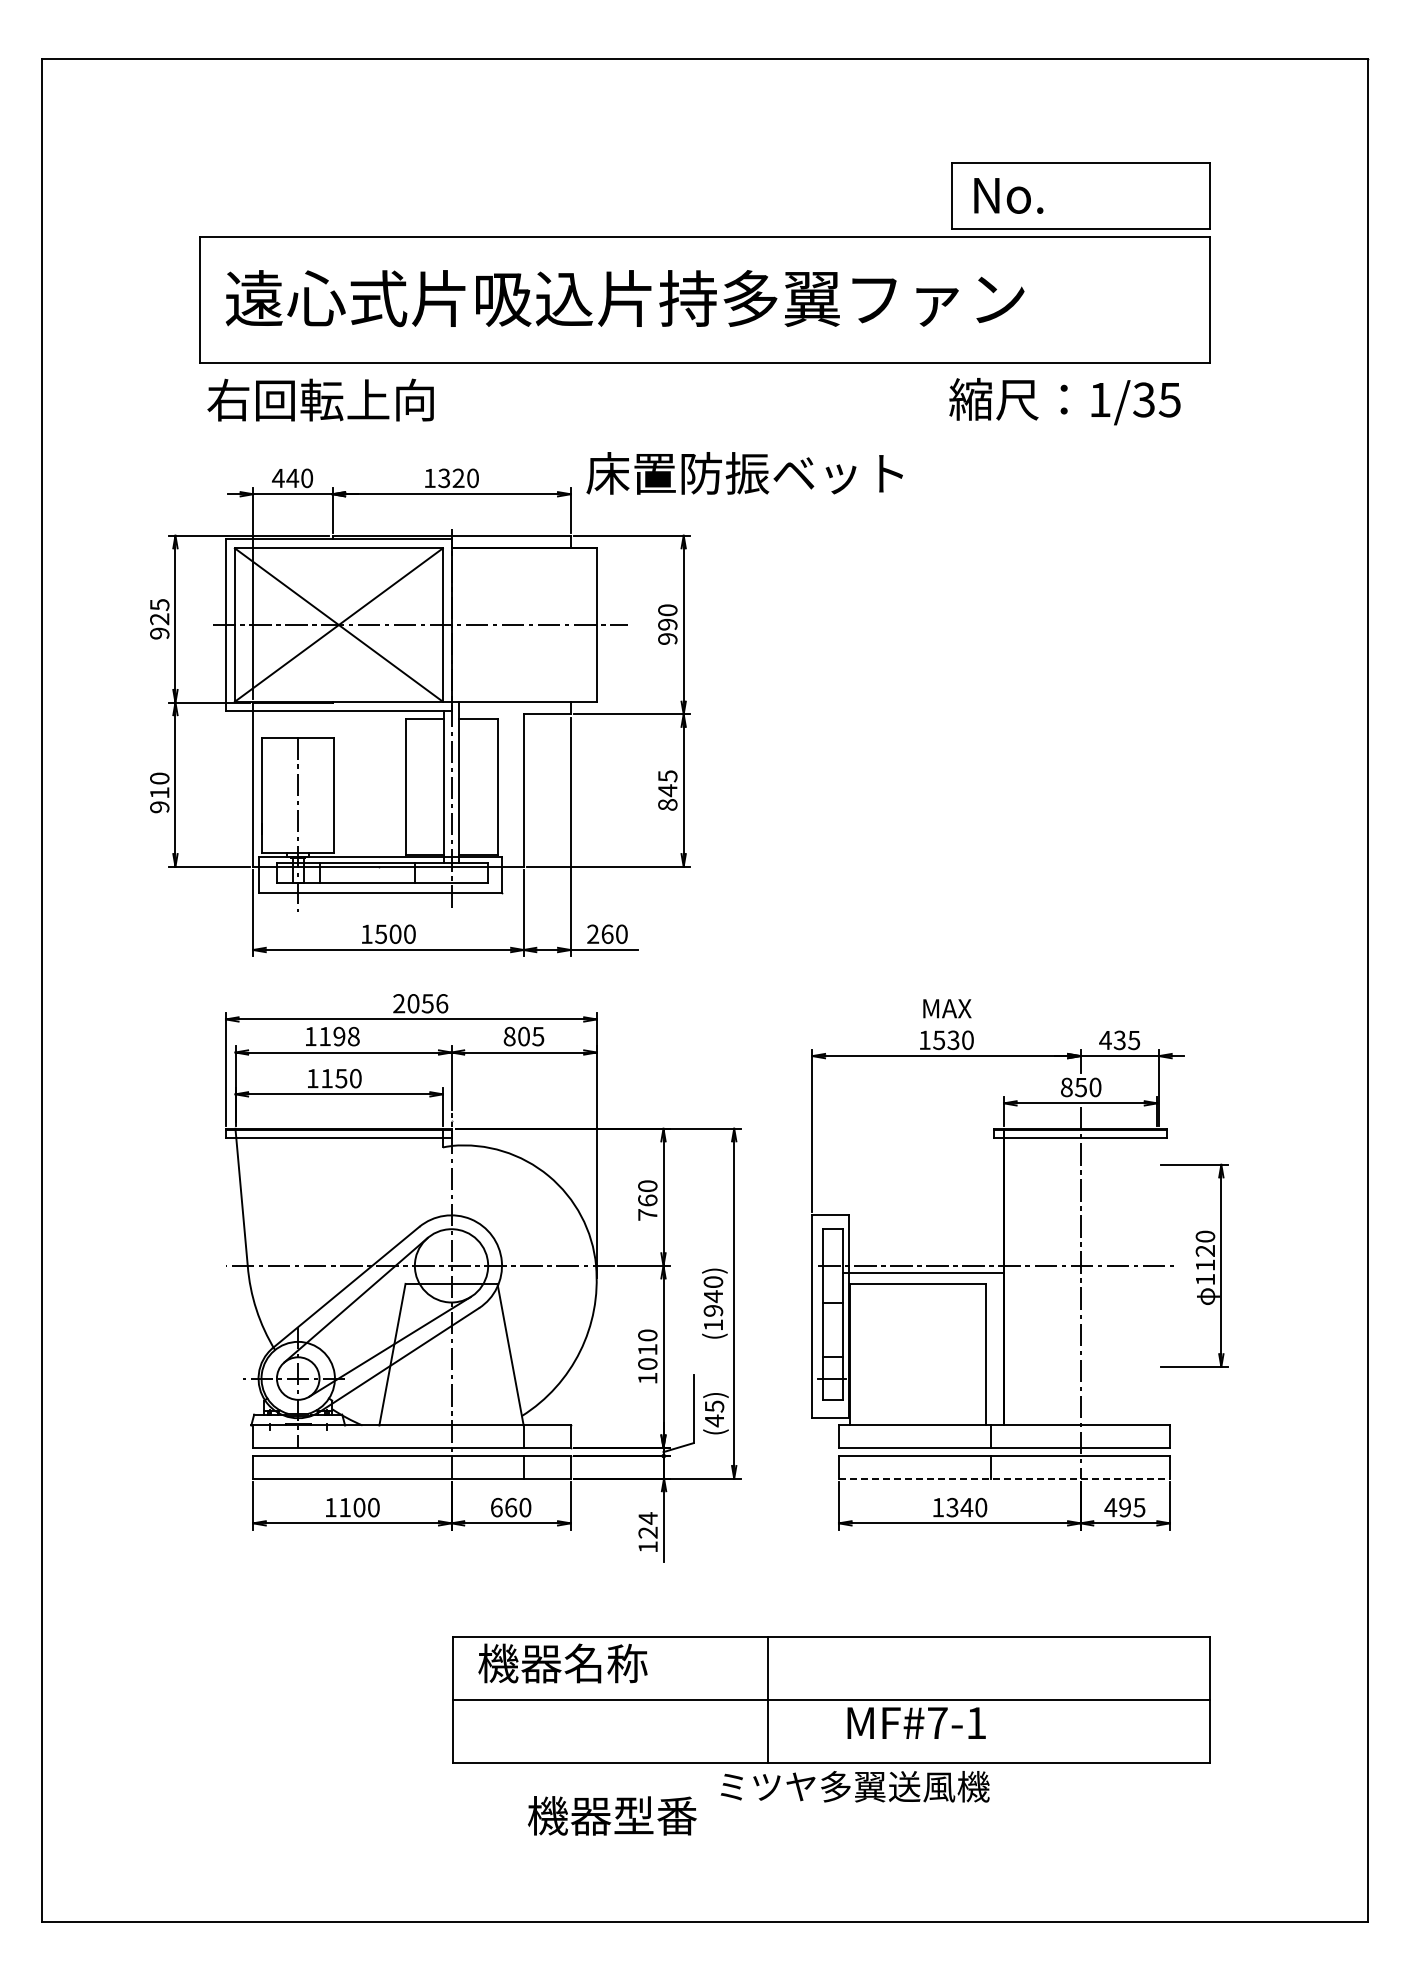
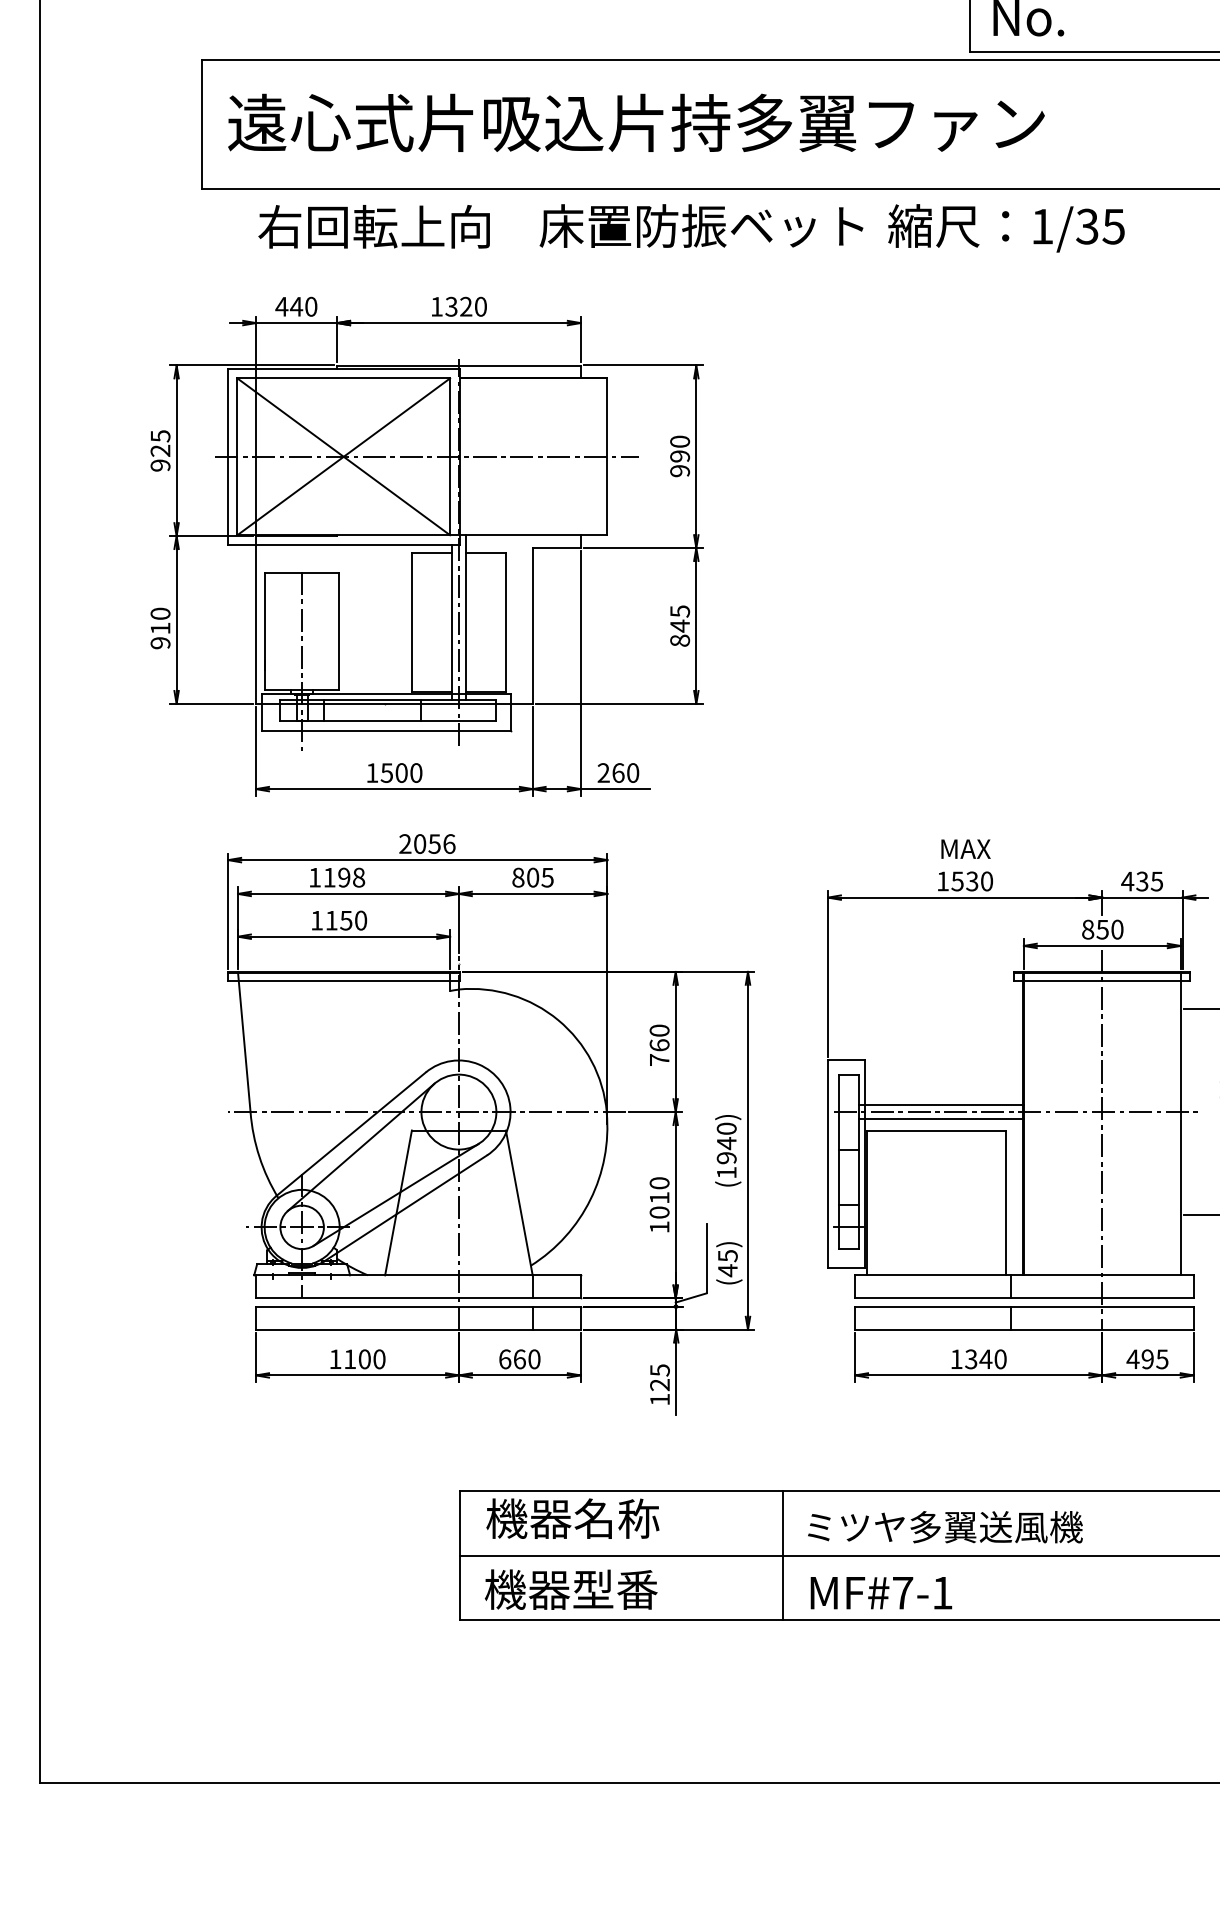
text: (320, 399) -> (374, 226), moved
text: (1064, 401) -> (1005, 228), moved
text: (744, 473) -> (701, 226), moved
line: (923, 1258) -> (941, 1104), added
line: (1157, 1276) -> (1180, 1122), added
line: (1004, 1478) -> (1024, 1329), dashed -> solid
text: (647, 1518) -> (659, 1370), 124 -> 125
text: (916, 1722) -> (881, 1592), moved
text: (854, 1786) -> (944, 1526), moved
text: (612, 1815) -> (571, 1589), moved

